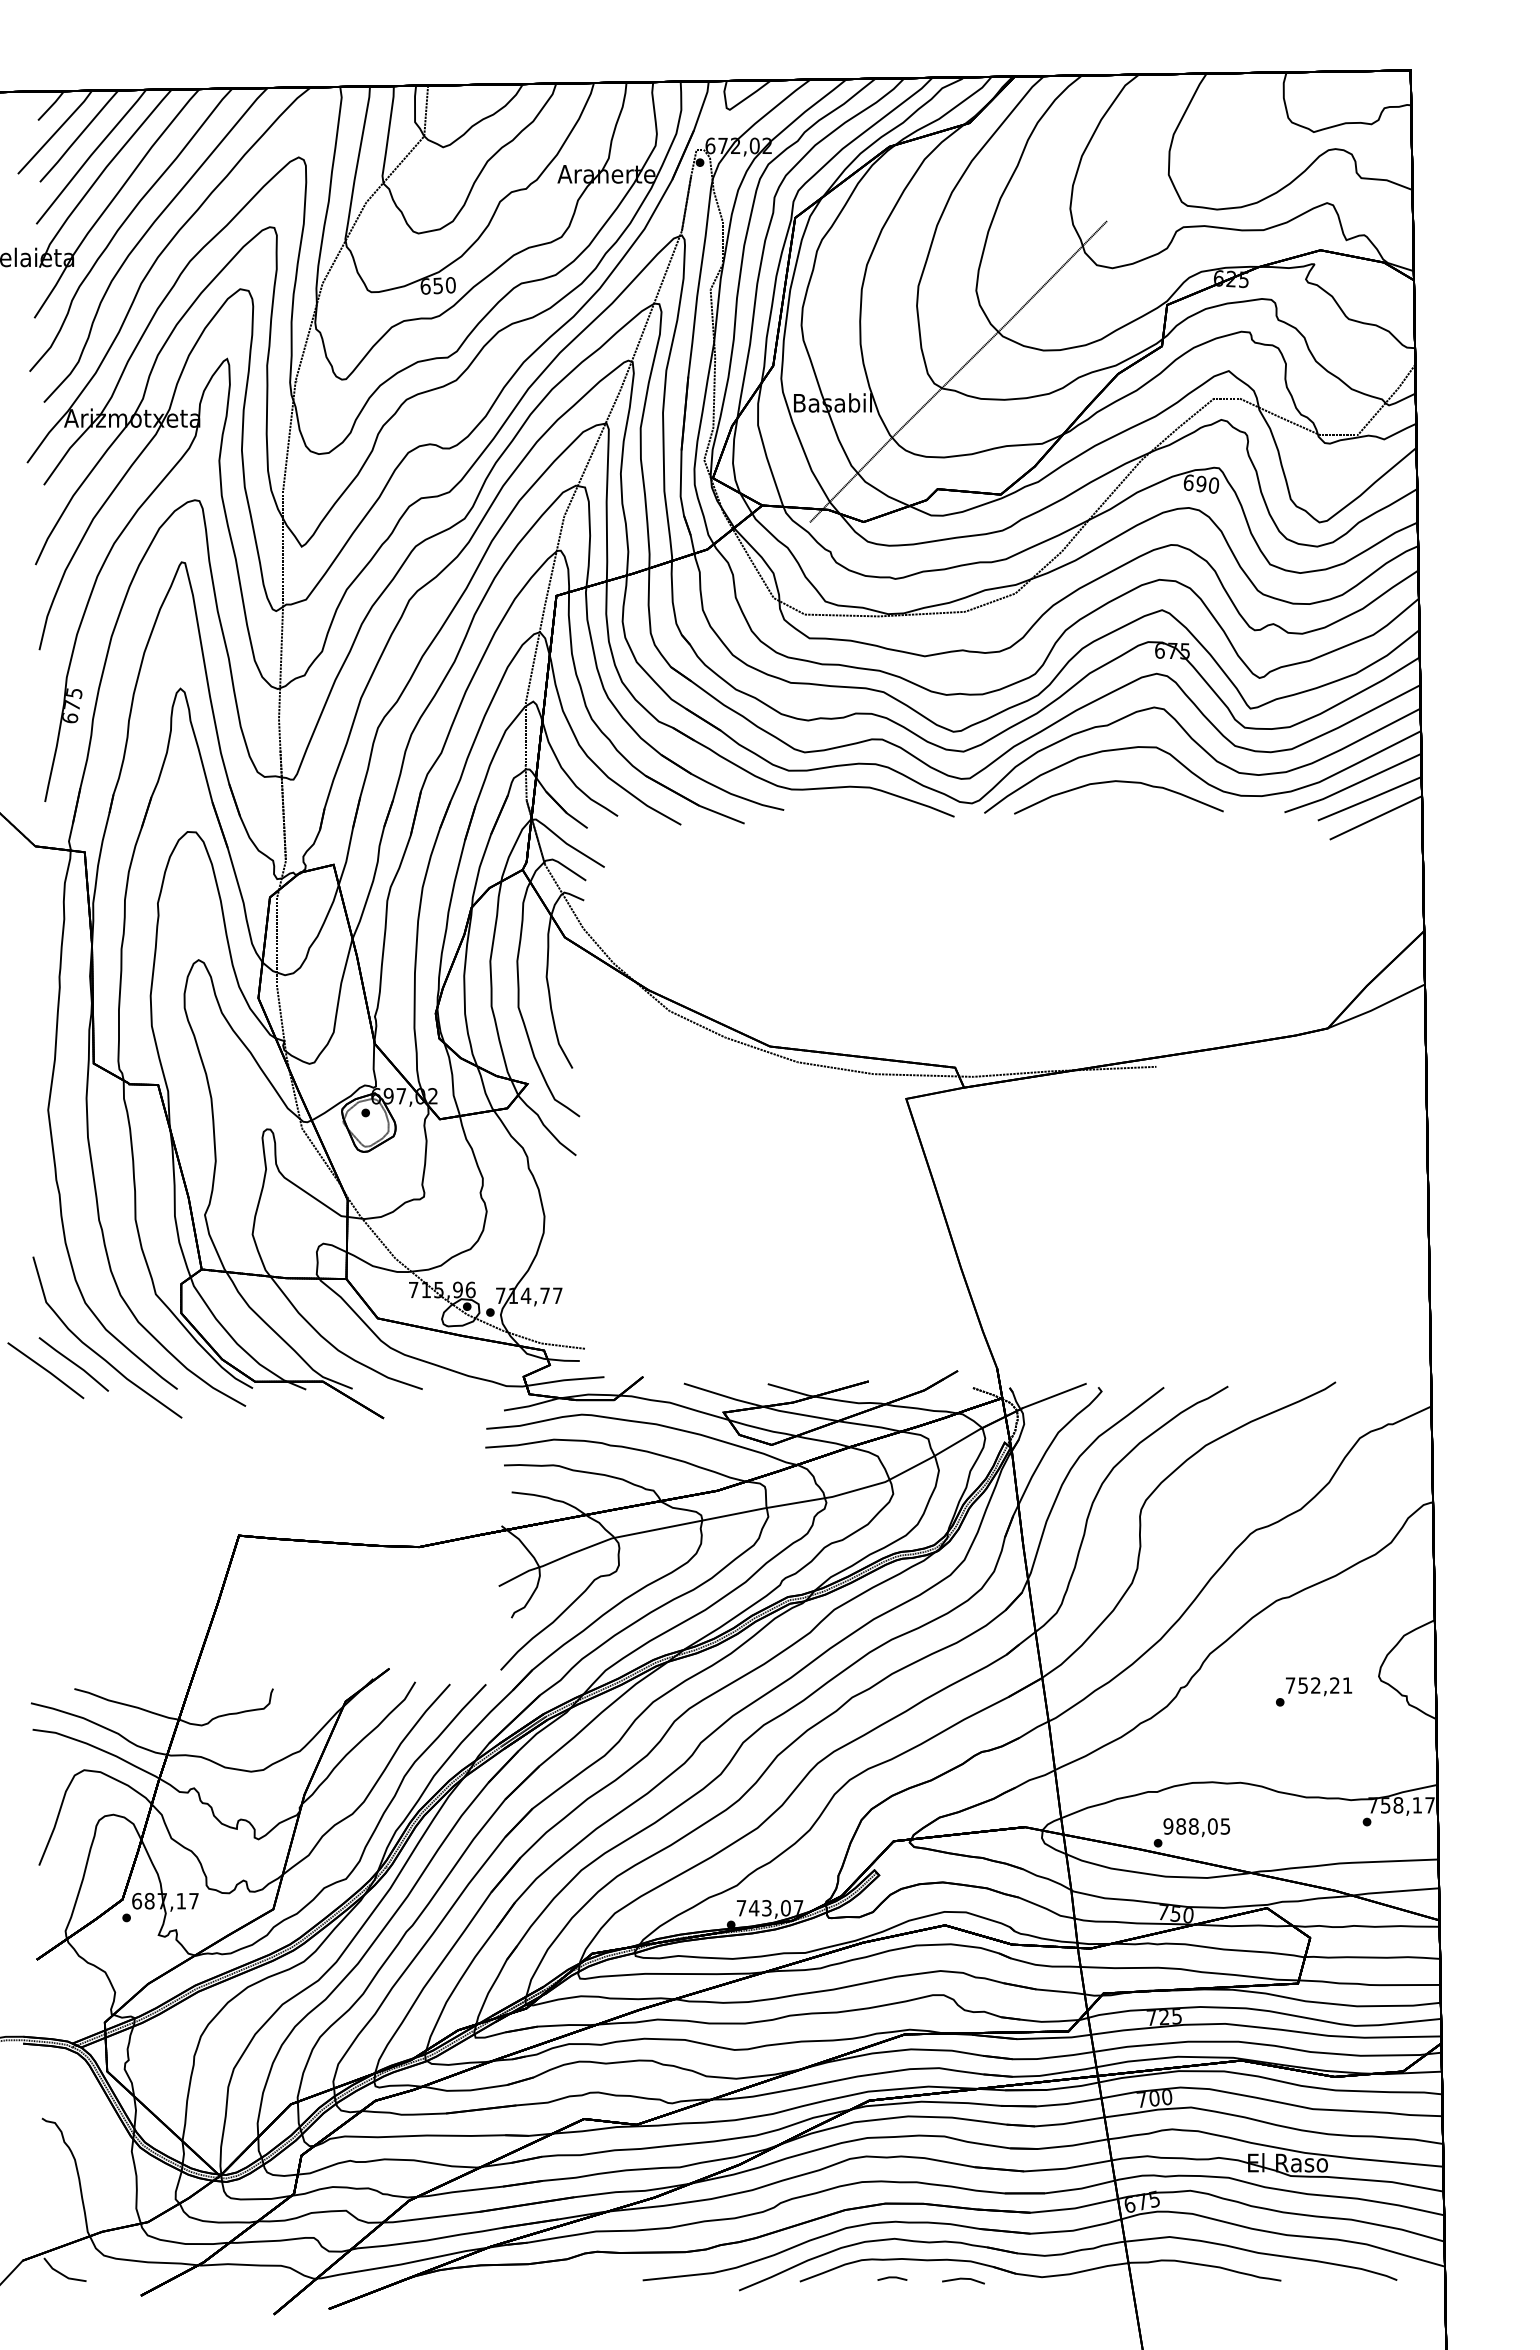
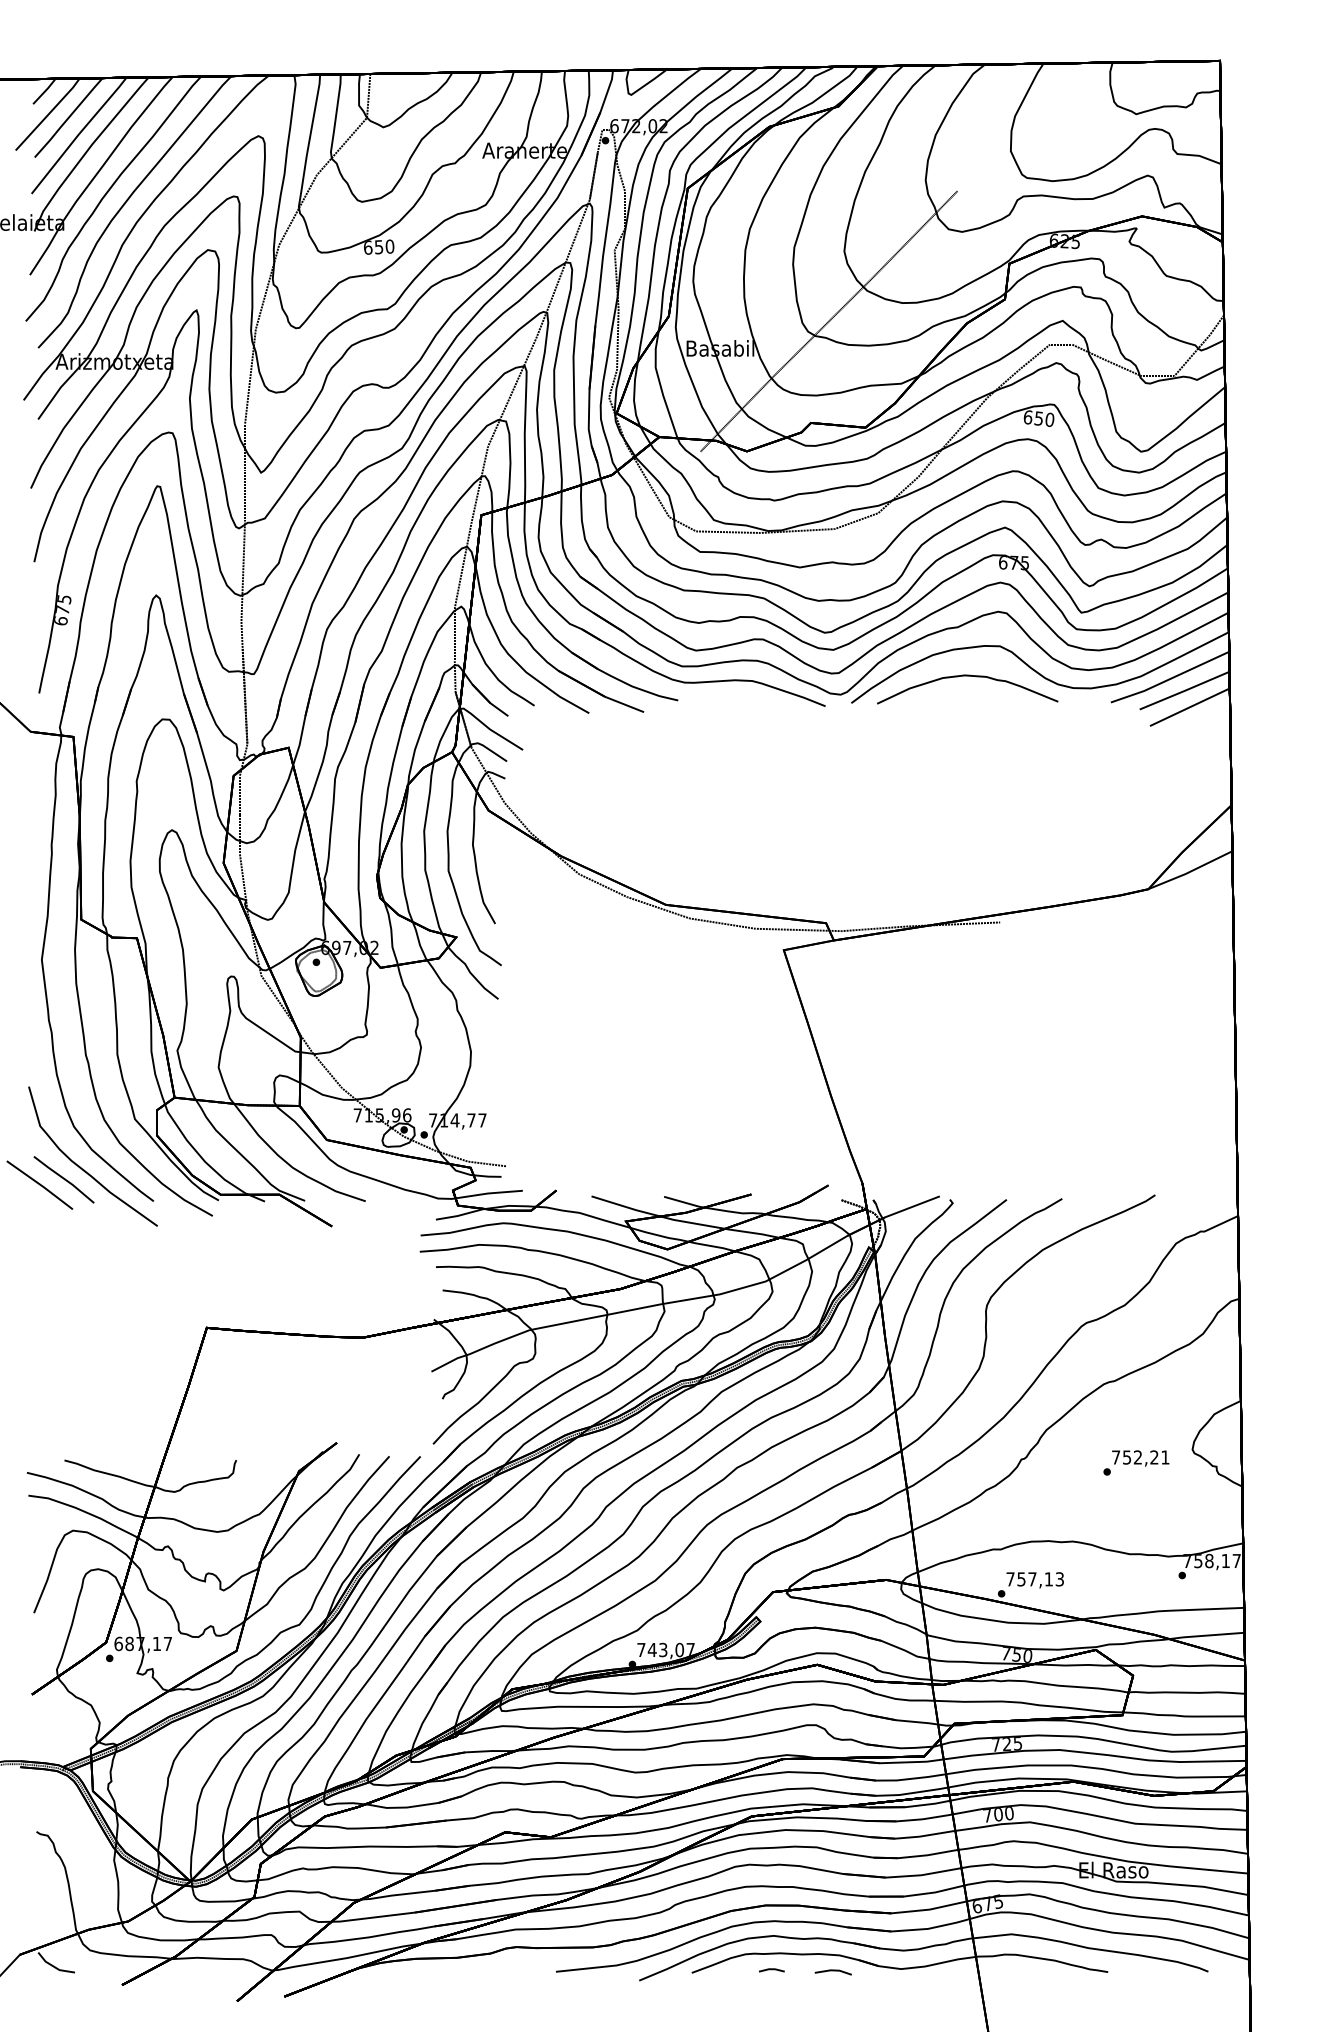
text: (1200, 483) -> (1038, 418), 690 -> 650
text: (1196, 1826) -> (1034, 1579), 988,05 -> 757,13

